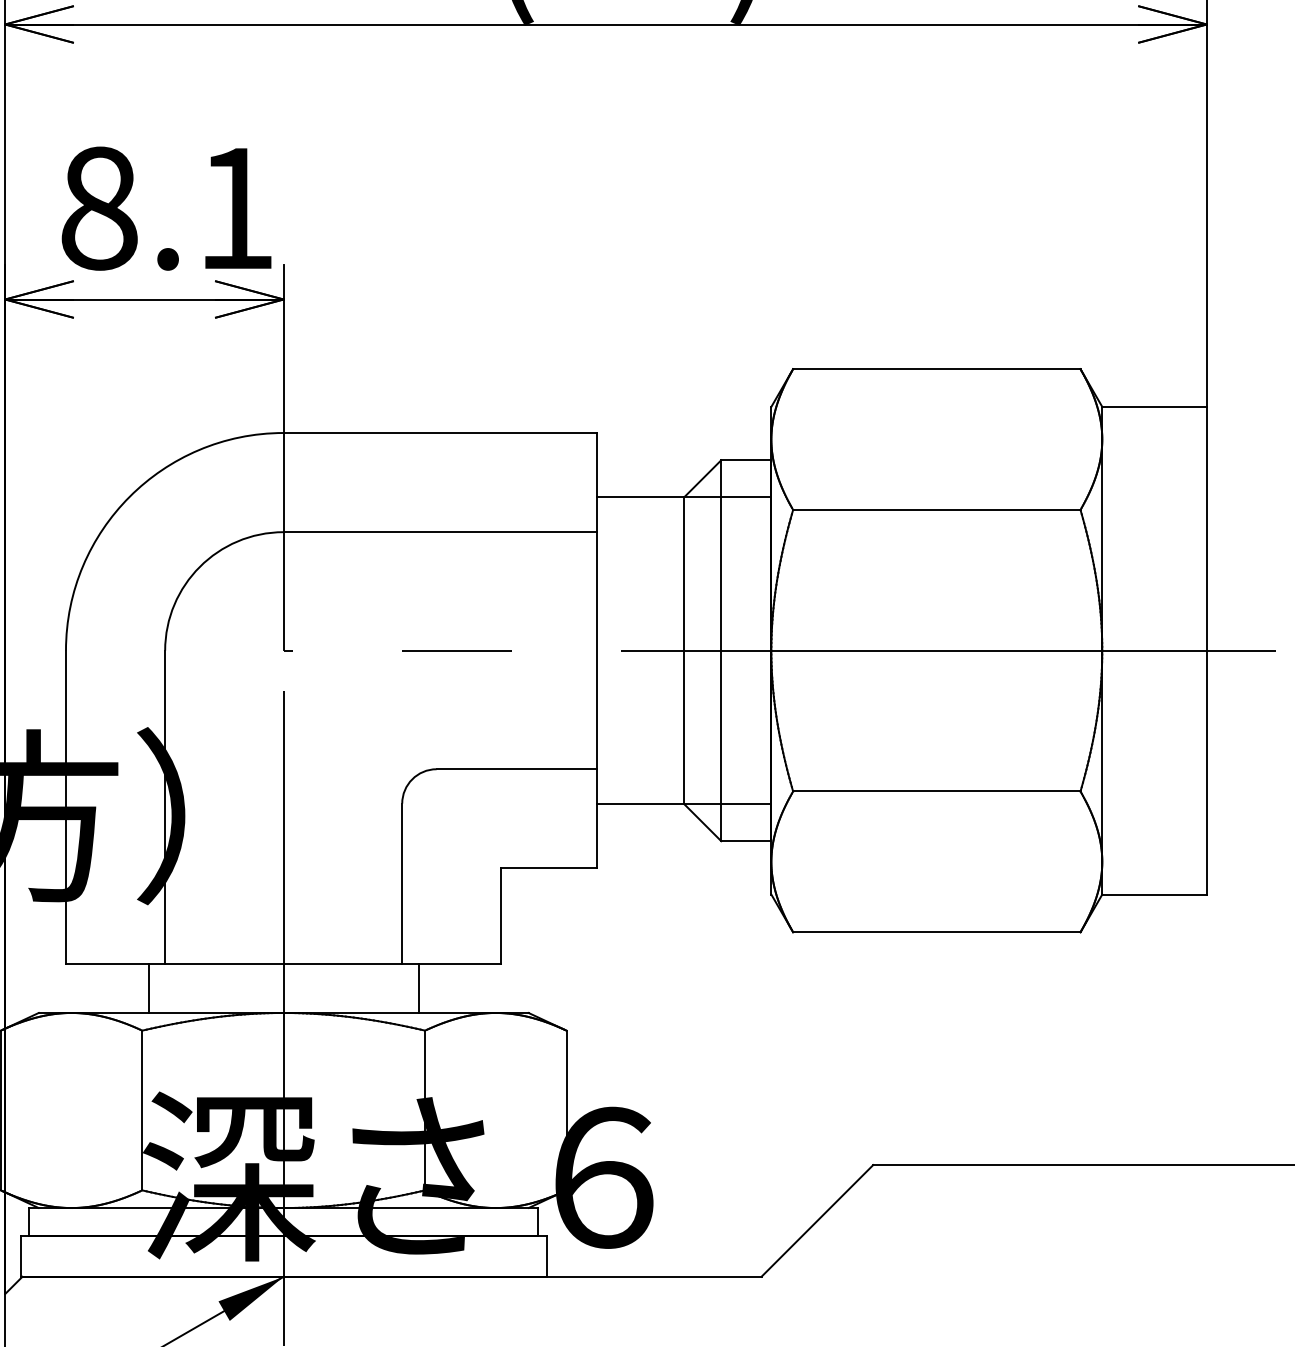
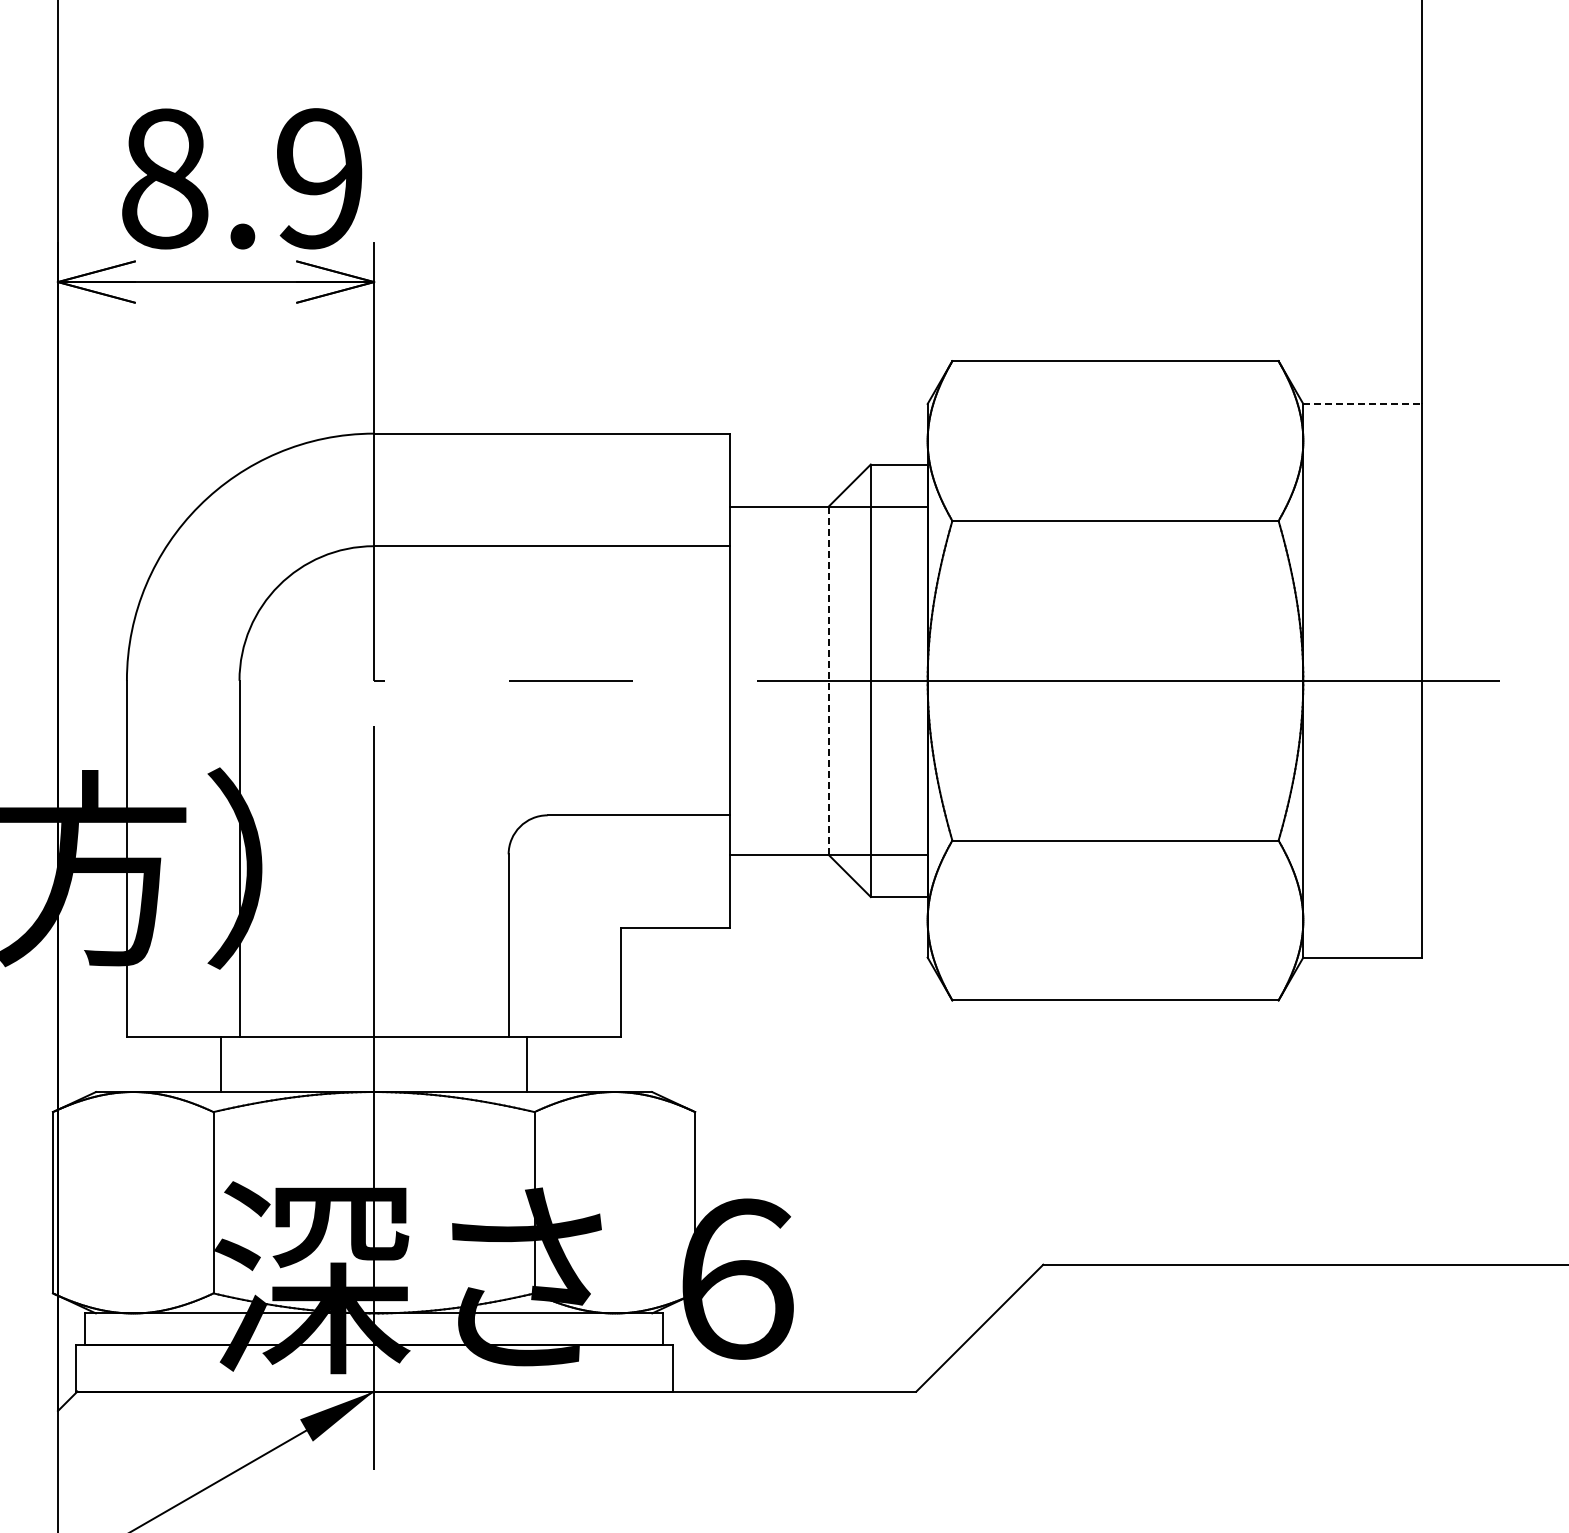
text: (235, 208) -> (319, 178), 8.1 -> 8.9
line: (1155, 406) -> (1363, 403), solid -> dashed
line: (684, 651) -> (828, 681), solid -> dashed

